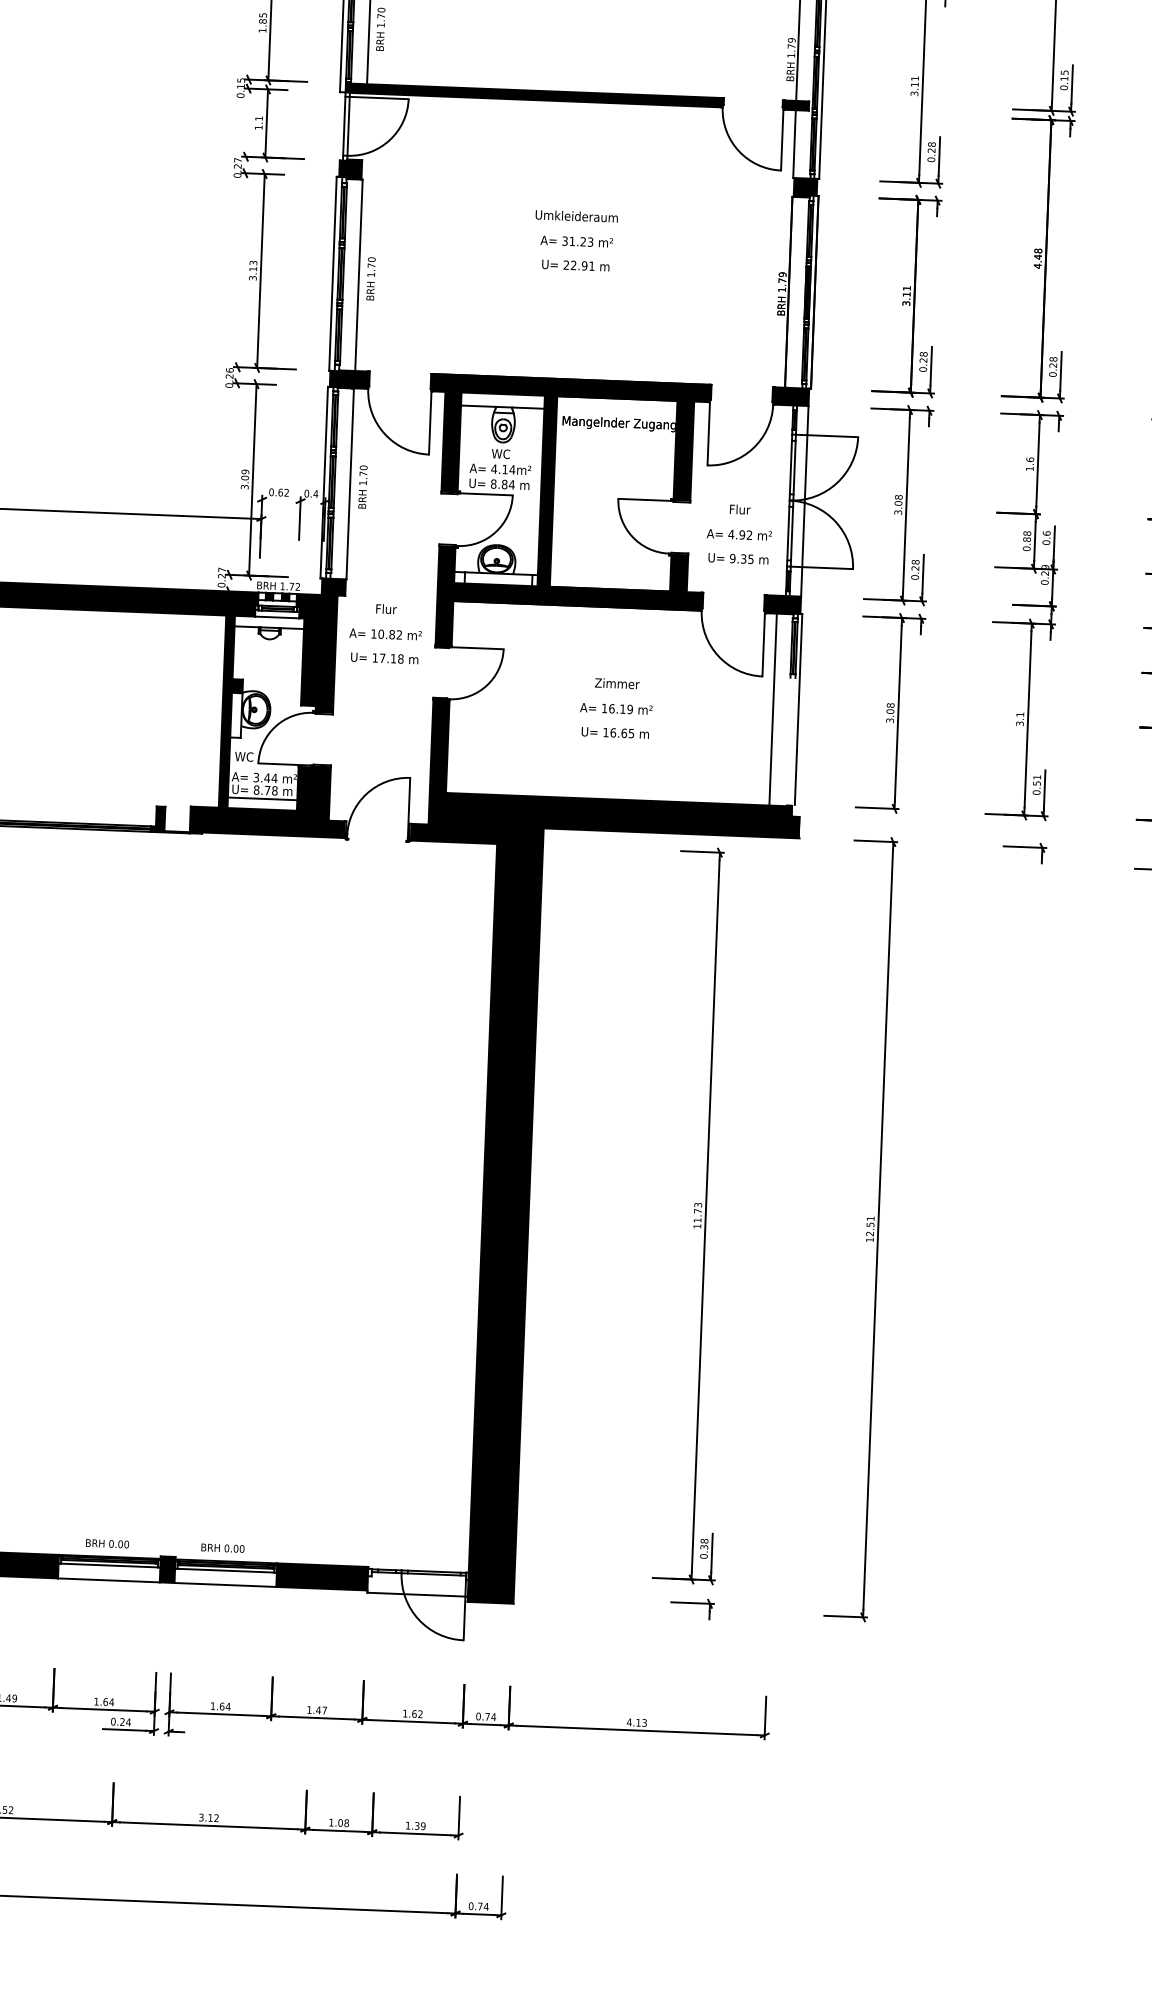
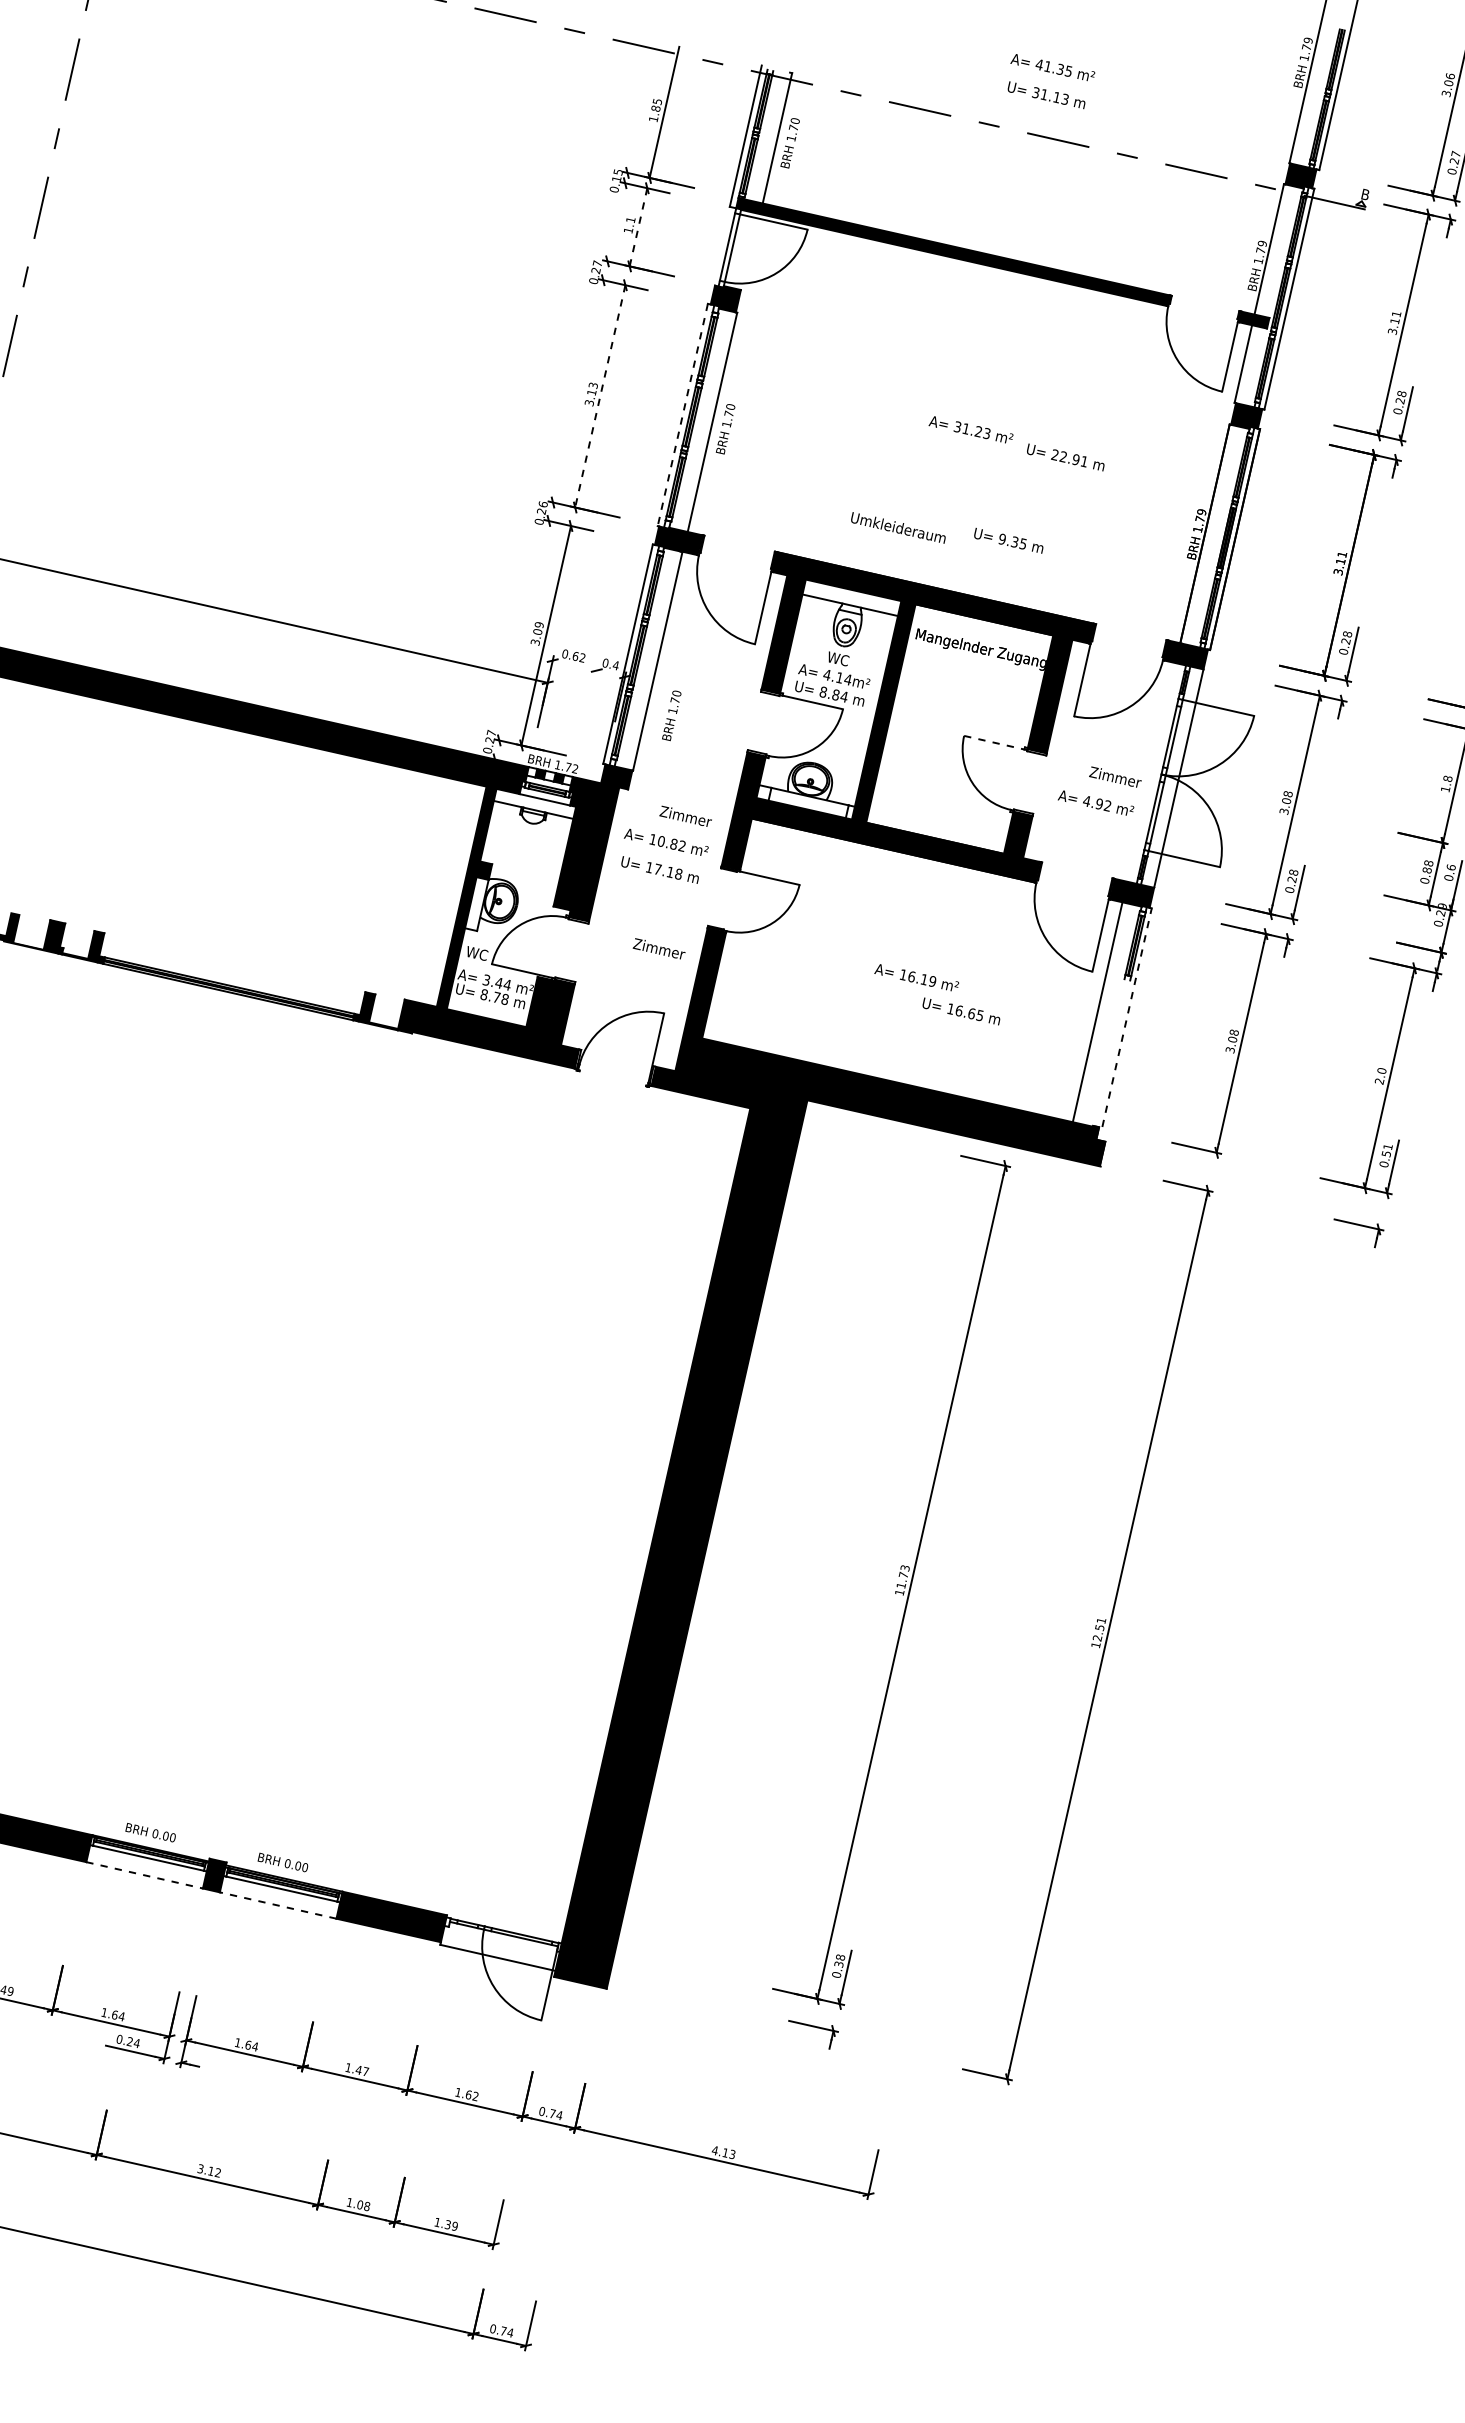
line: (266, 123) -> (638, 227), solid -> dashed
text: (576, 216) -> (898, 527), moved
text: (575, 265) -> (1065, 457), moved
line: (261, 271) -> (600, 396), solid -> dashed
line: (332, 274) -> (682, 415), solid -> dashed
text: (1029, 459) -> (1447, 778), 1.6 -> 1.8
text: (362, 487) -> (671, 715), moved
line: (644, 499) -> (994, 742), solid -> dashed
text: (751, 509) -> (1115, 776), Flur -> Zimmer
line: (299, 518) -> (591, 690), removed
text: (738, 558) -> (1008, 540), moved
text: (397, 608) -> (685, 815), Flur -> Zimmer
text: (616, 683) -> (658, 948), moved
line: (798, 709) -> (1127, 1017), solid -> dashed
text: (1019, 719) -> (1380, 1076), 3.1 -> 2.0
text: (615, 733) -> (961, 1011), moved
line: (262, 799) -> (489, 1006), removed
line: (108, 1580) -> (144, 1875), solid -> dashed
line: (225, 1584) -> (278, 1905), solid -> dashed

